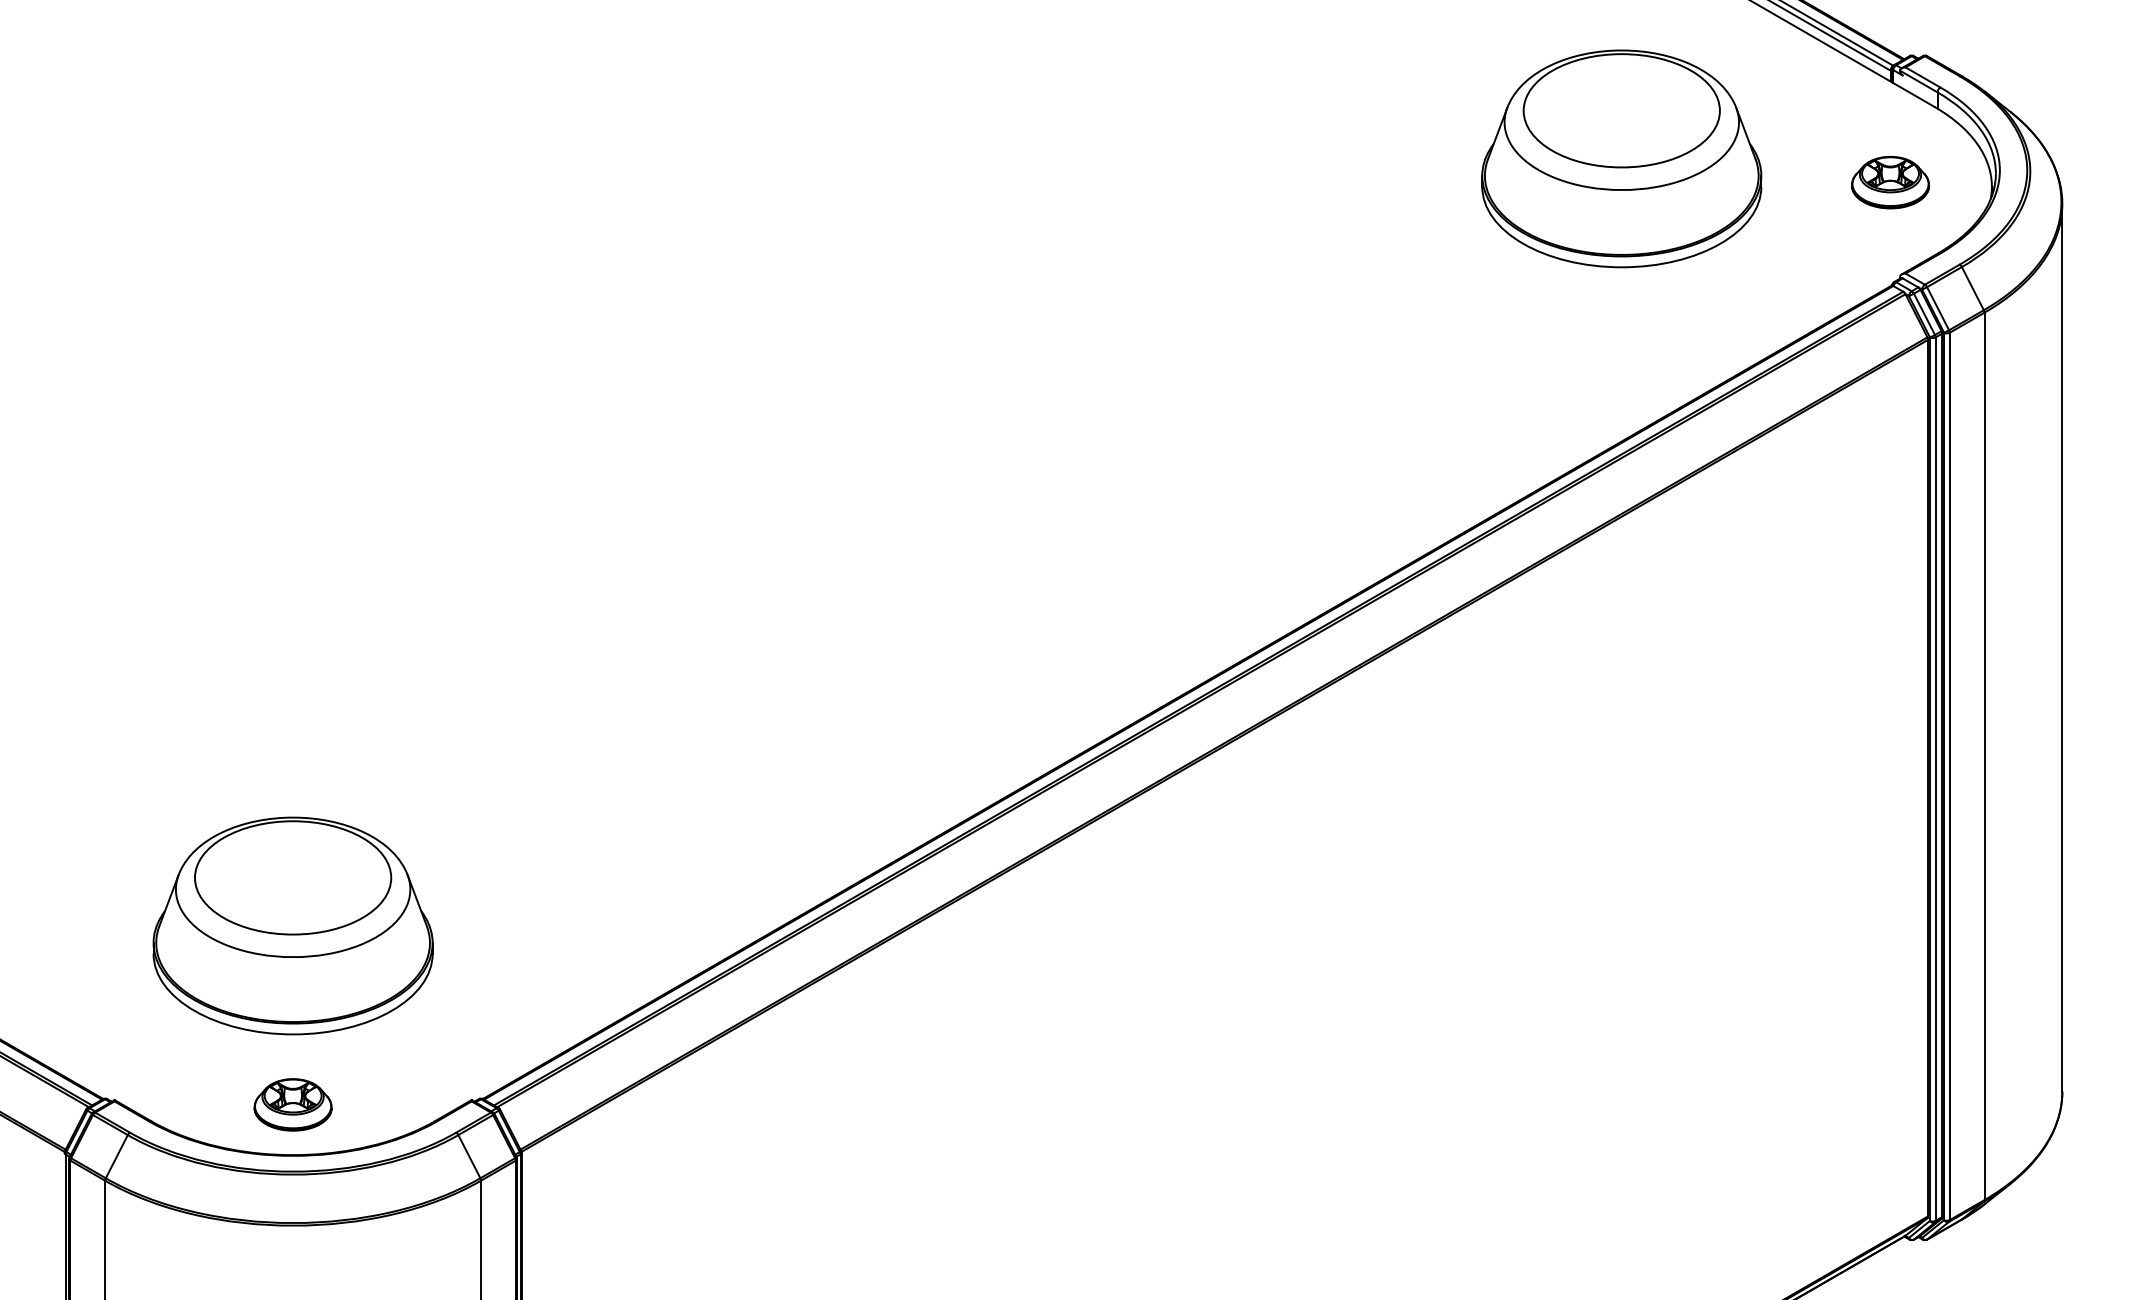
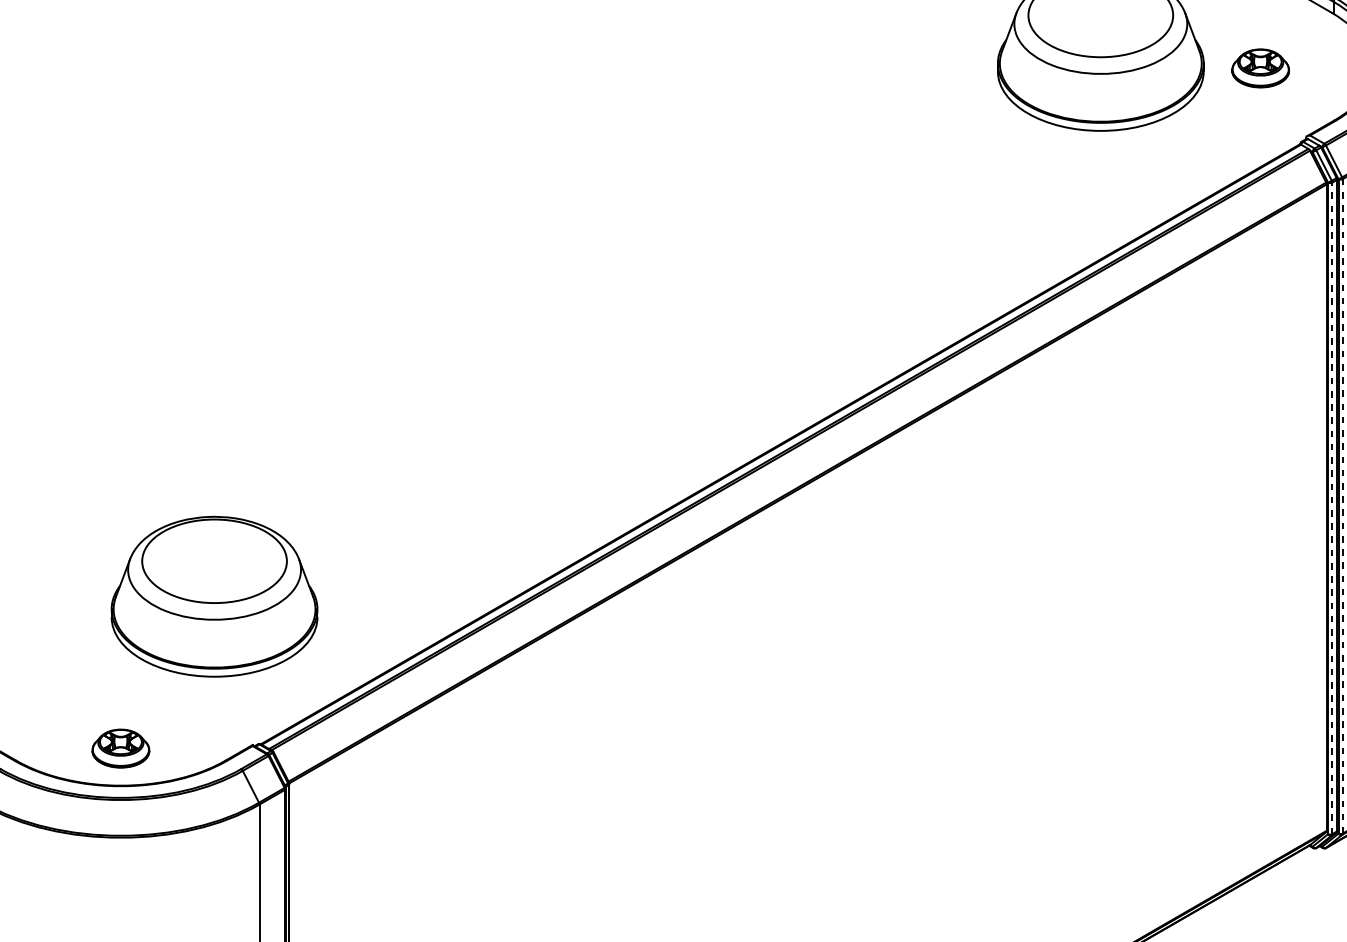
part: (1890, 182) -> (1260, 68), moved
line: (1949, 776) -> (1342, 506), solid -> dashed
line: (1935, 779) -> (1332, 508), solid -> dashed
part: (292, 925) -> (214, 596), moved

